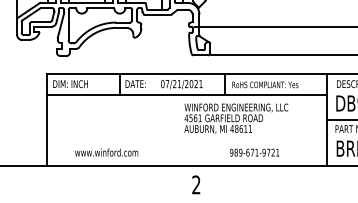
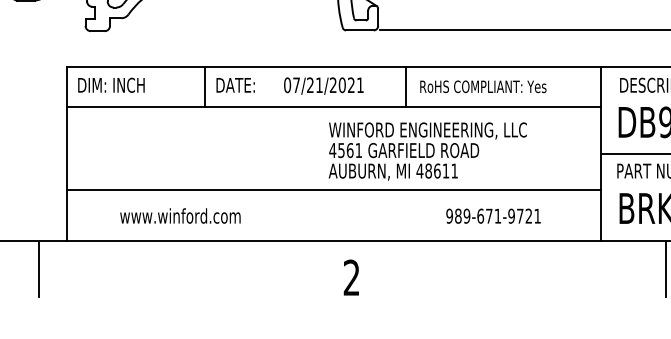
line: (186, 138) -> (332, 189), added
text: (254, 152) -> (493, 215), moved
line: (32, 179) -> (38, 267), added

